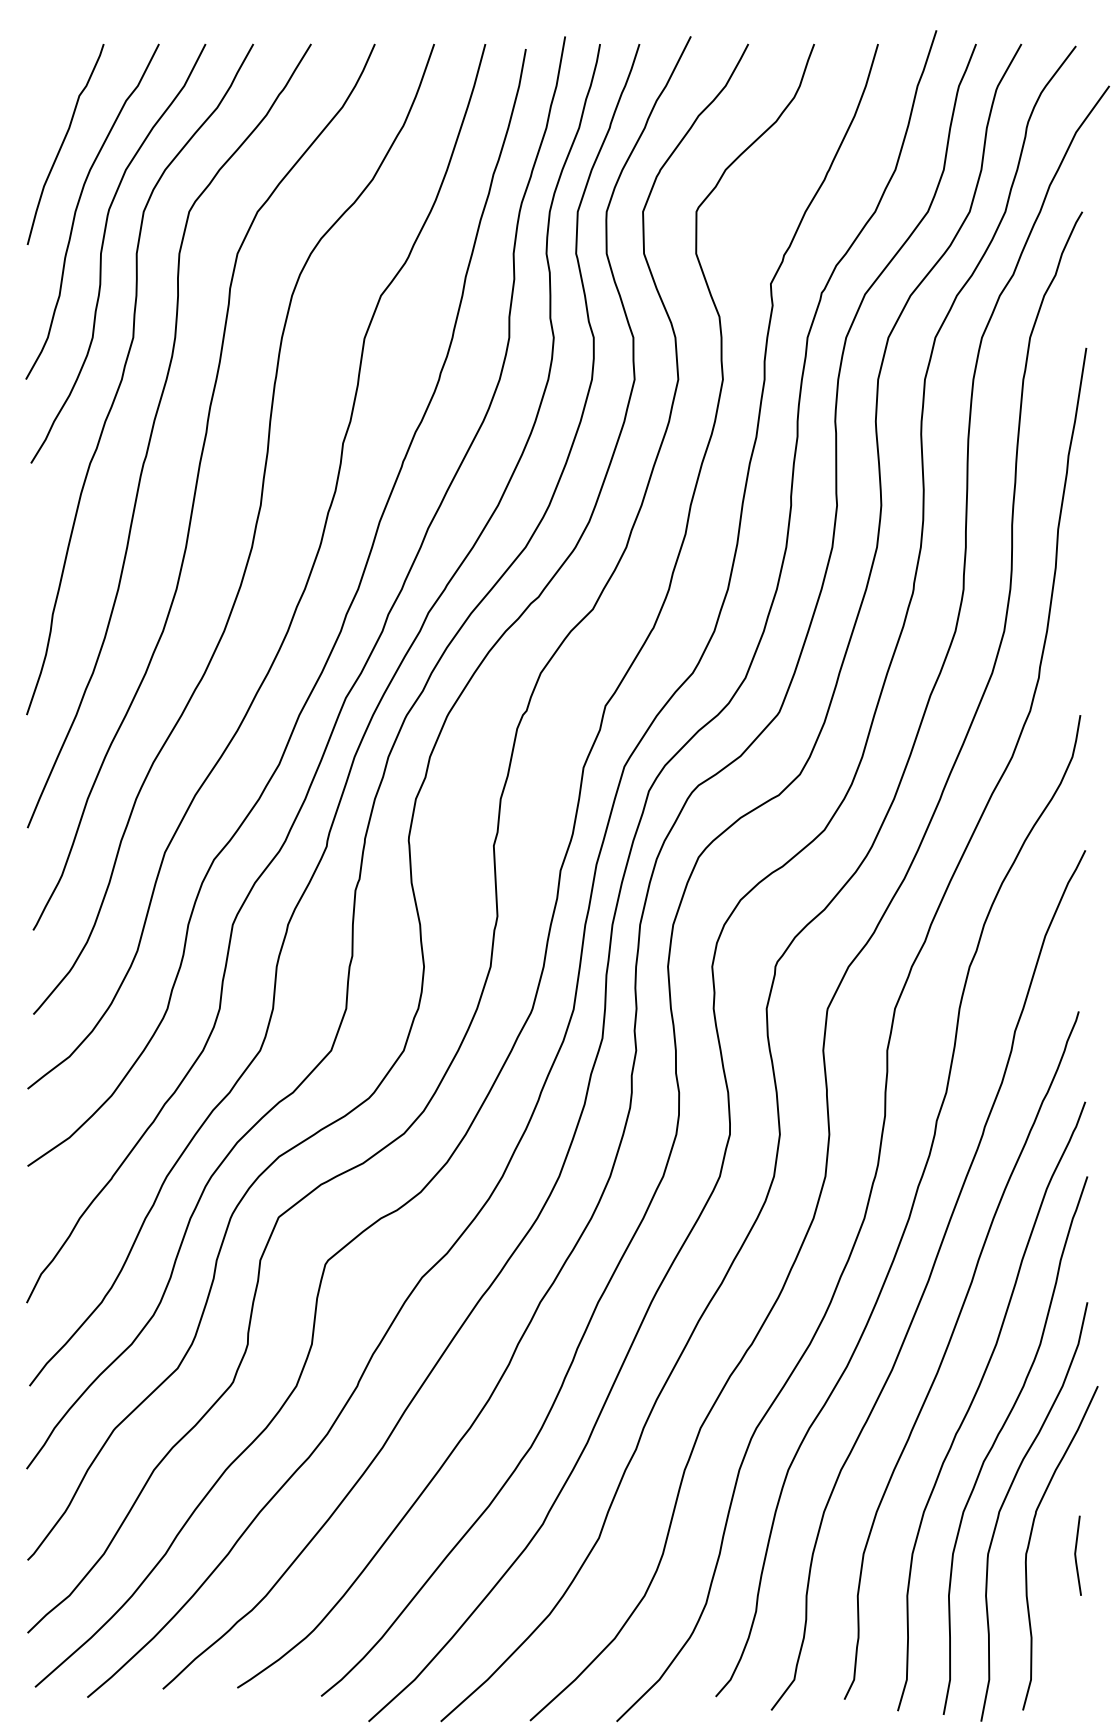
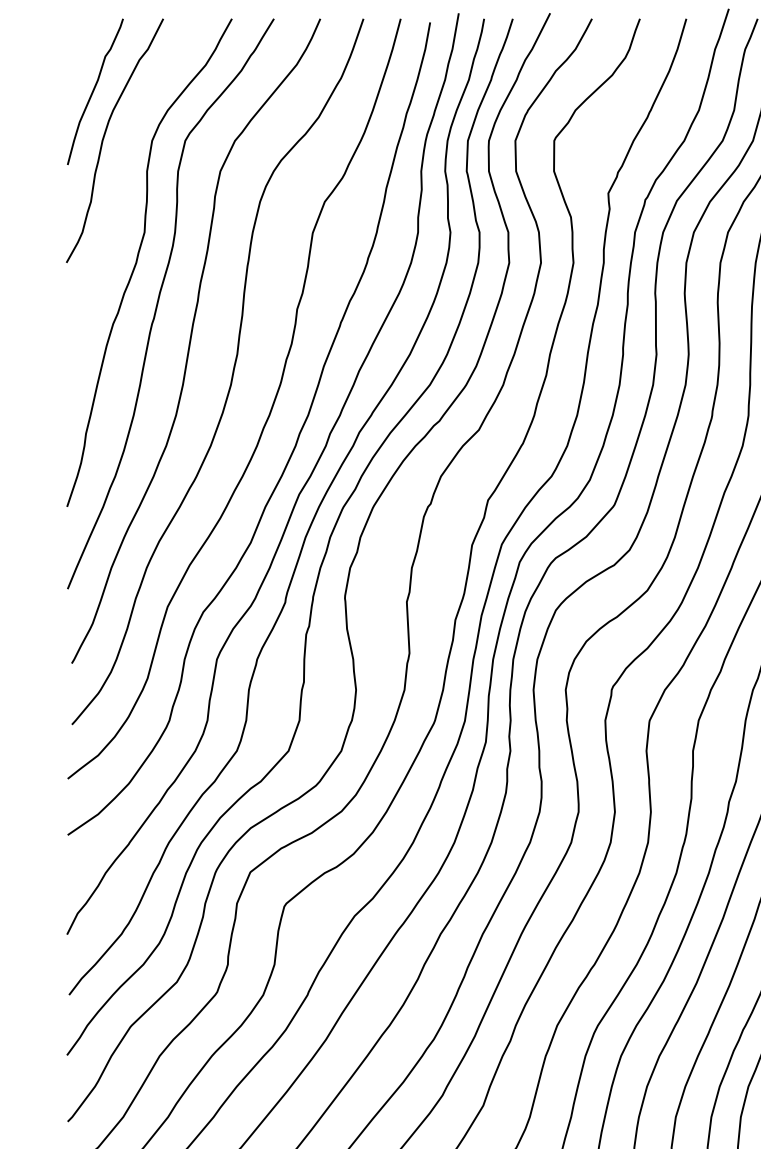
curve: (102, 252) -> (122, 170), removed

